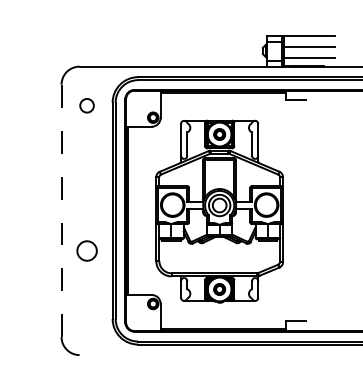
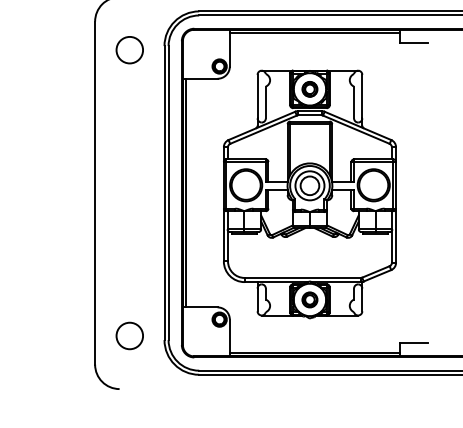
circle: (86, 105) -> (128, 49), size x1.43
line: (61, 210) -> (95, 192), dashed -> solid
circle: (86, 250) -> (128, 335), moved

